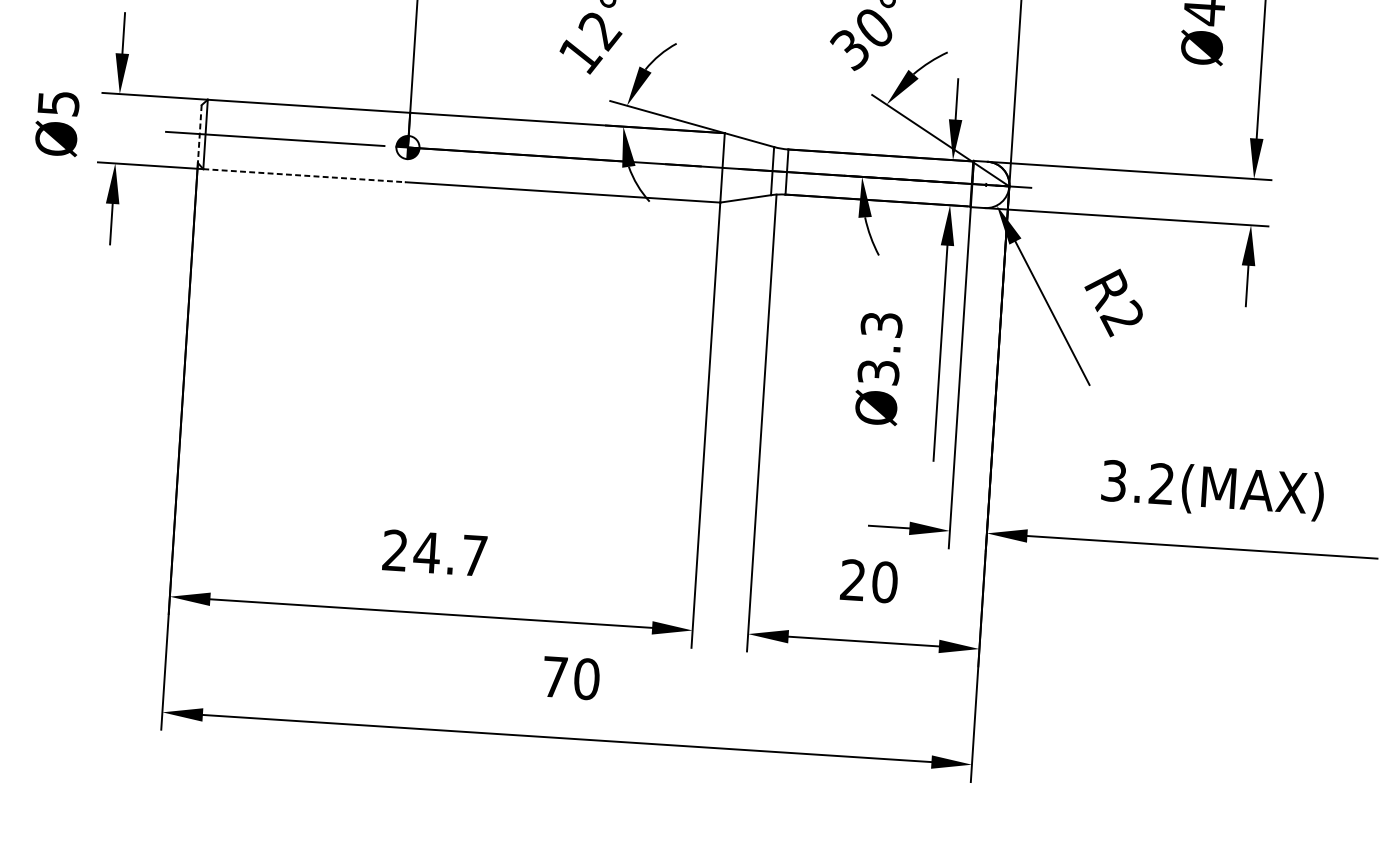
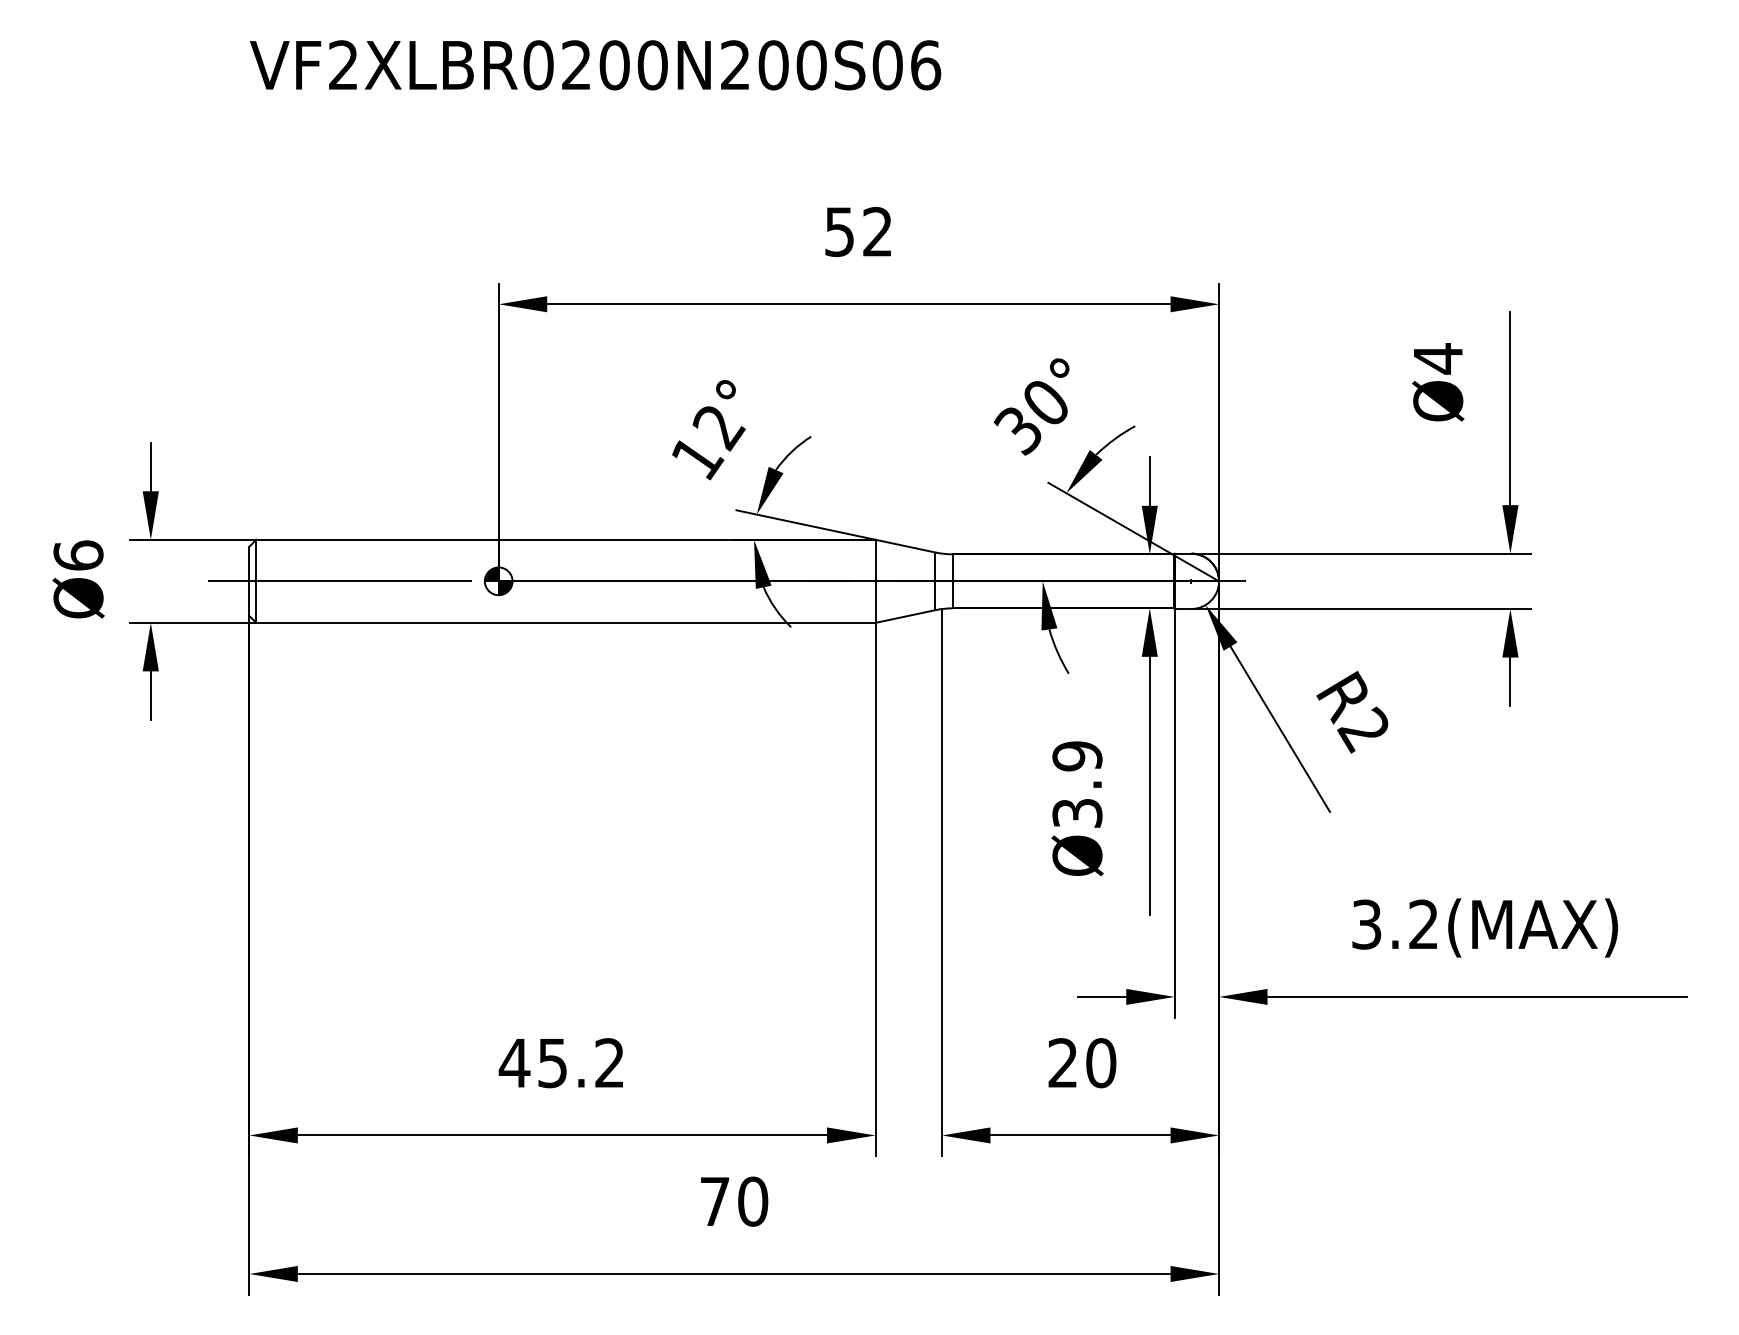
text: (58, 103) -> (78, 555), Ø5 -> Ø6
line: (199, 134) -> (249, 581), dashed -> solid
line: (305, 175) -> (378, 622), dashed -> solid
text: (881, 325) -> (1077, 756), Ø3.3 -> Ø3.9
text: (433, 553) -> (560, 1063), 24.7 -> 45.2

